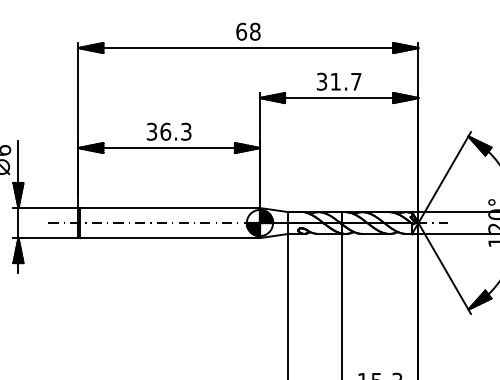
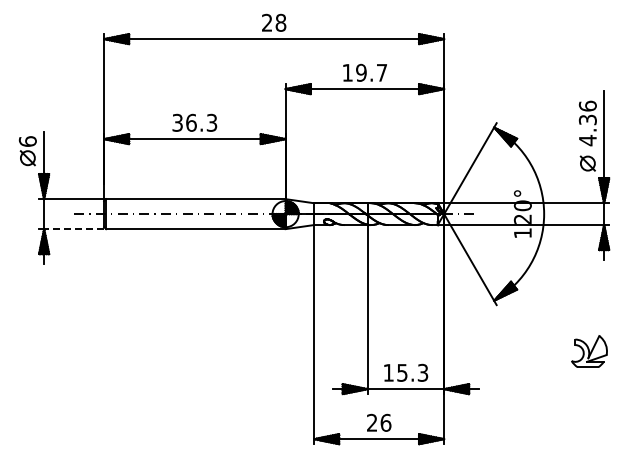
text: (241, 31) -> (267, 22), 68 -> 28
text: (328, 81) -> (354, 72), 31.7 -> 19.7
line: (47, 238) -> (73, 229), solid -> dashed

